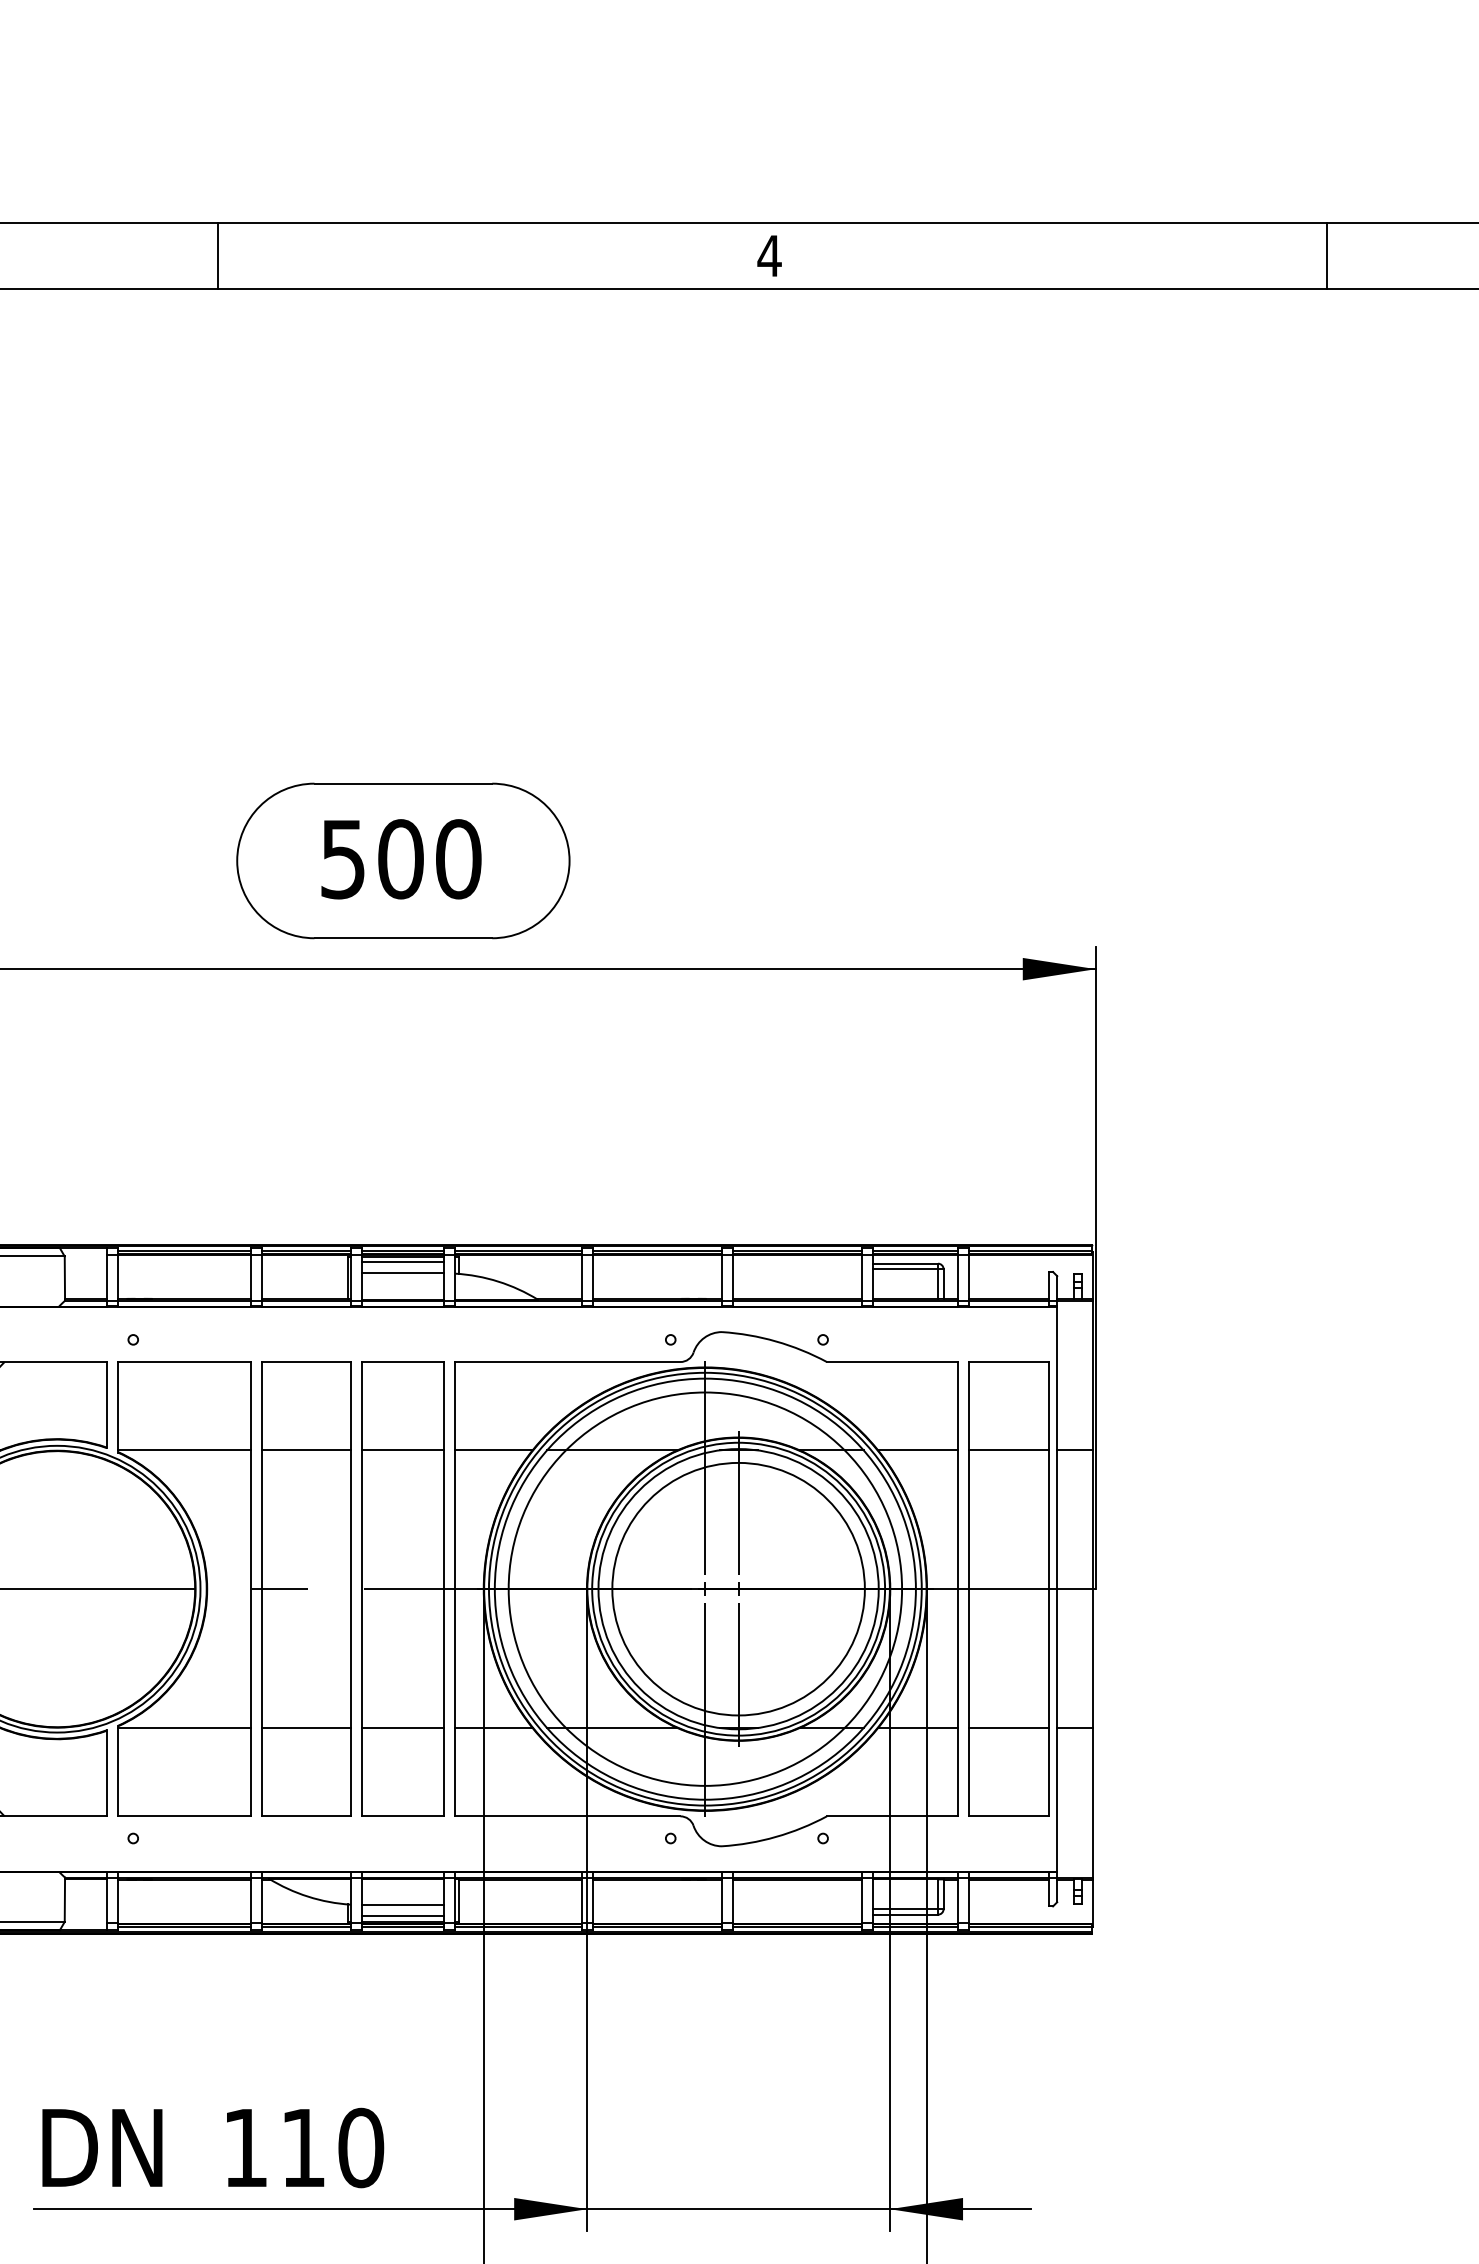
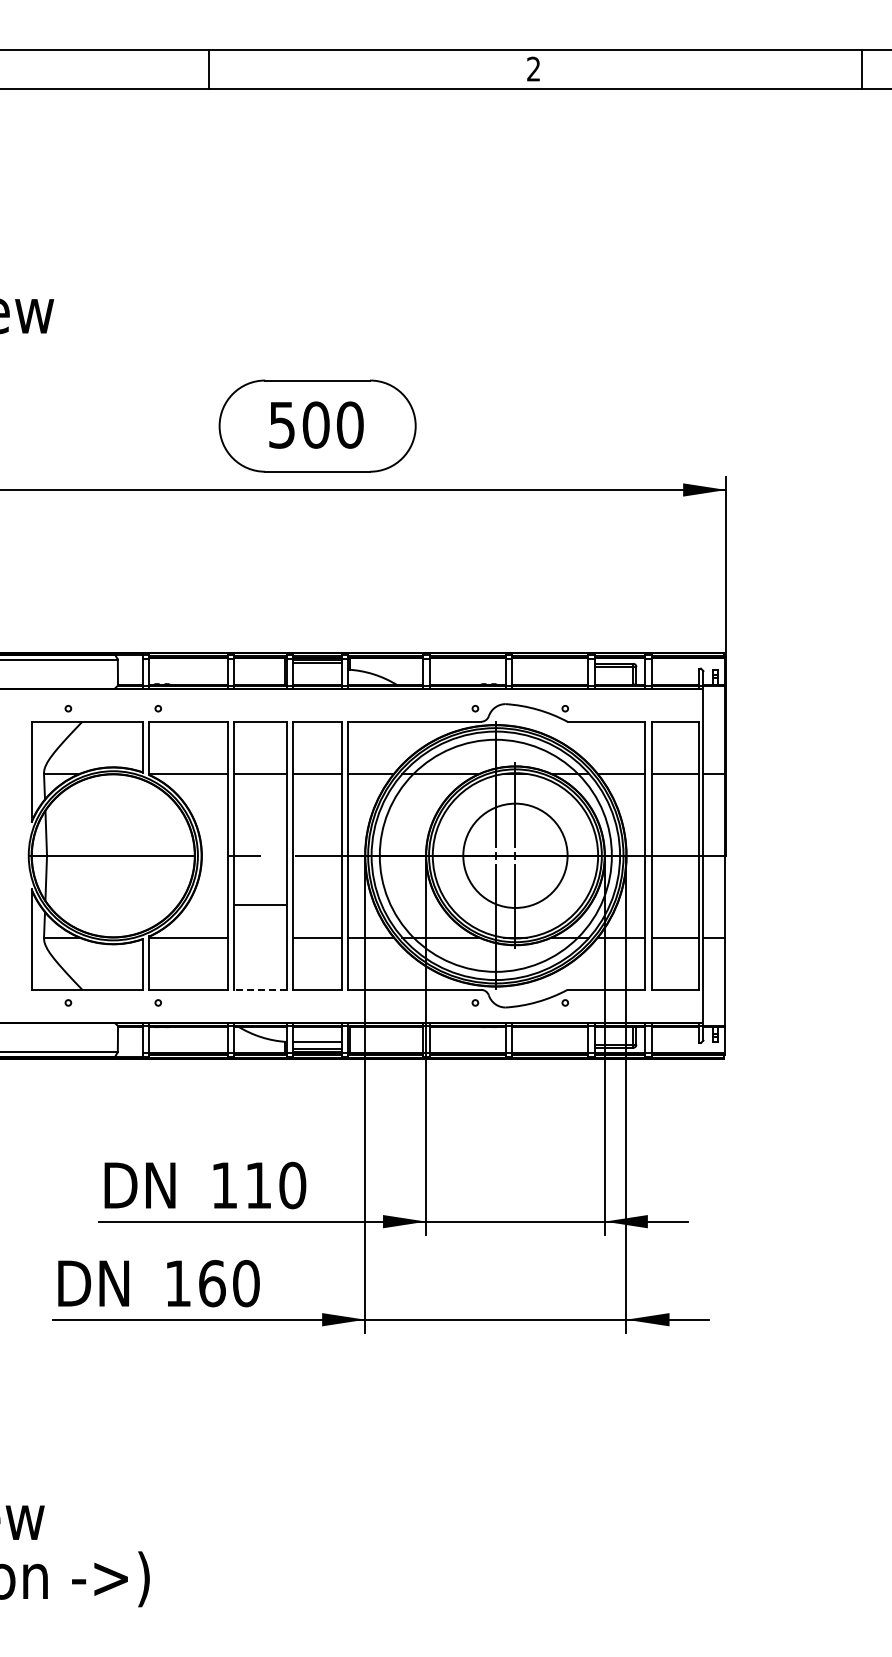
text: (769, 254) -> (533, 68), 4 -> 2
line: (403, 1273) -> (317, 669), removed
circle: (736, 1588) -> (514, 855), size x0.7
line: (306, 1727) -> (260, 904), moved
line: (304, 1815) -> (259, 989), solid -> dashed

